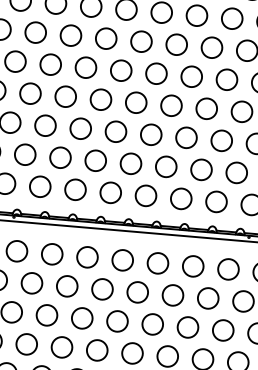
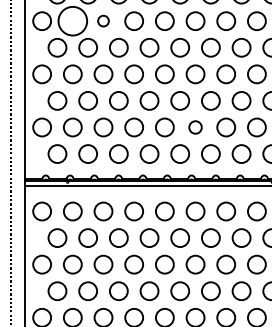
circle: (35, 32) -> (72, 21), size x1.6
circle: (71, 34) -> (103, 20), size x0.6
circle: (166, 166) -> (195, 127), size x0.7

